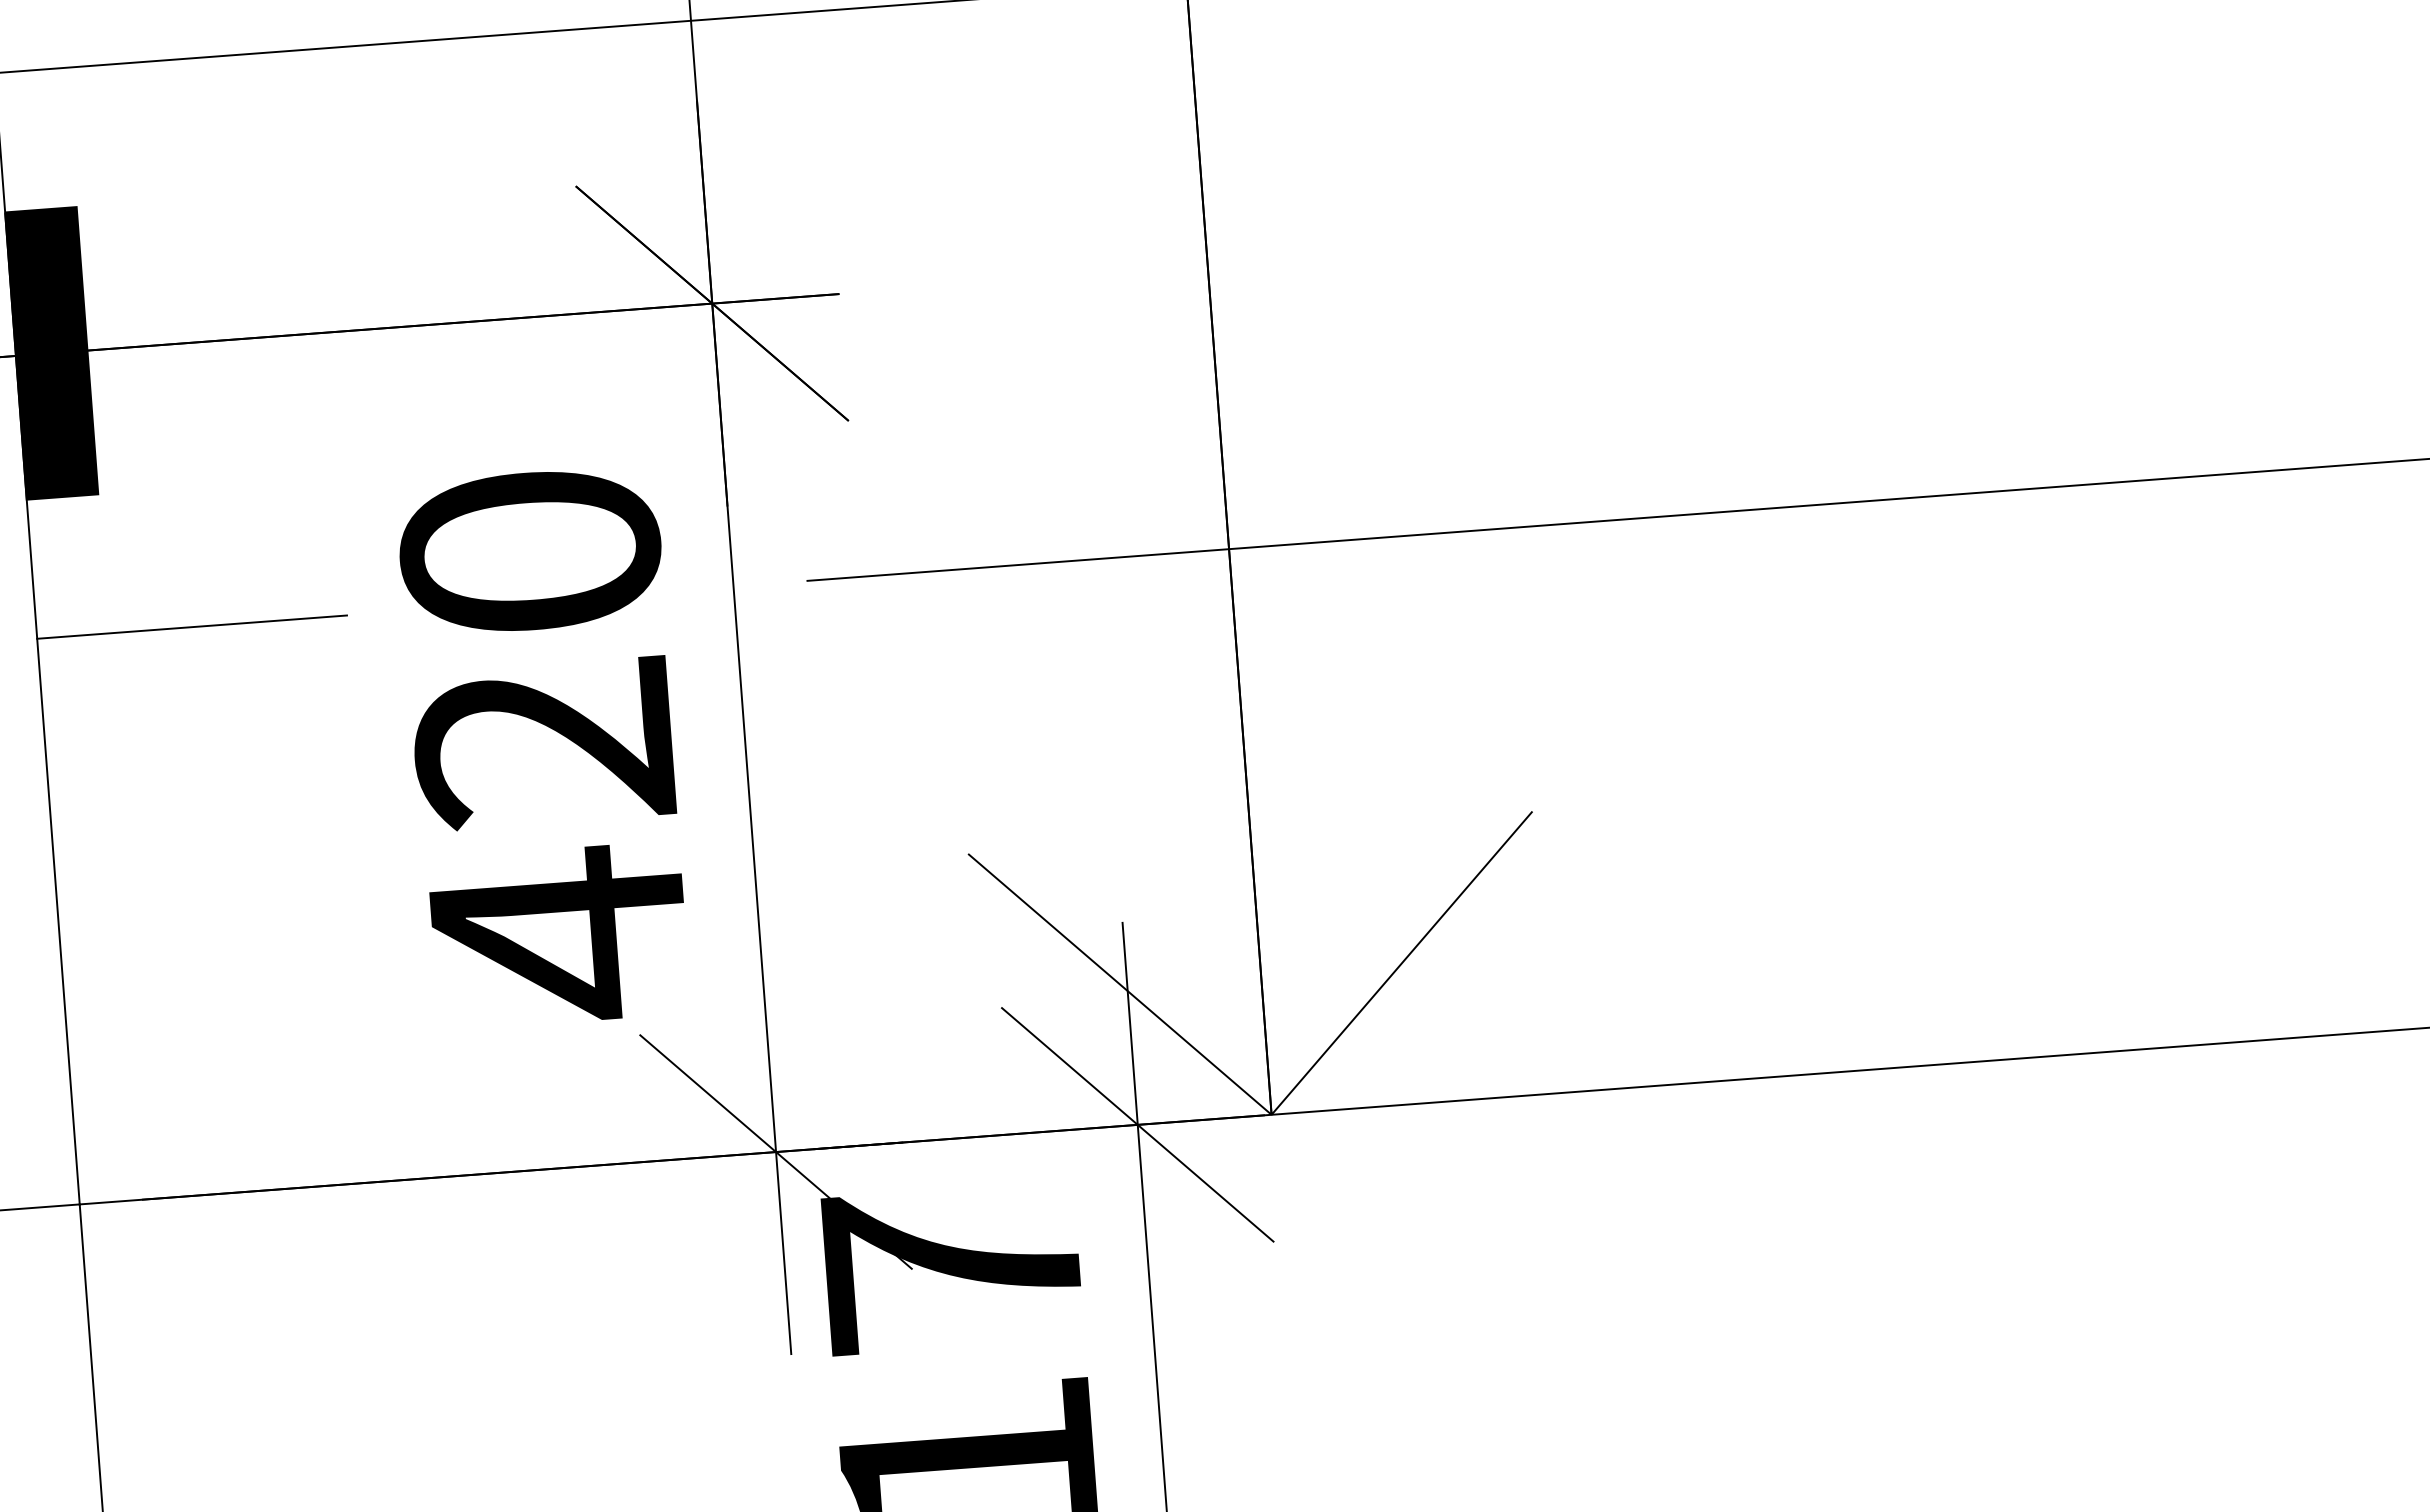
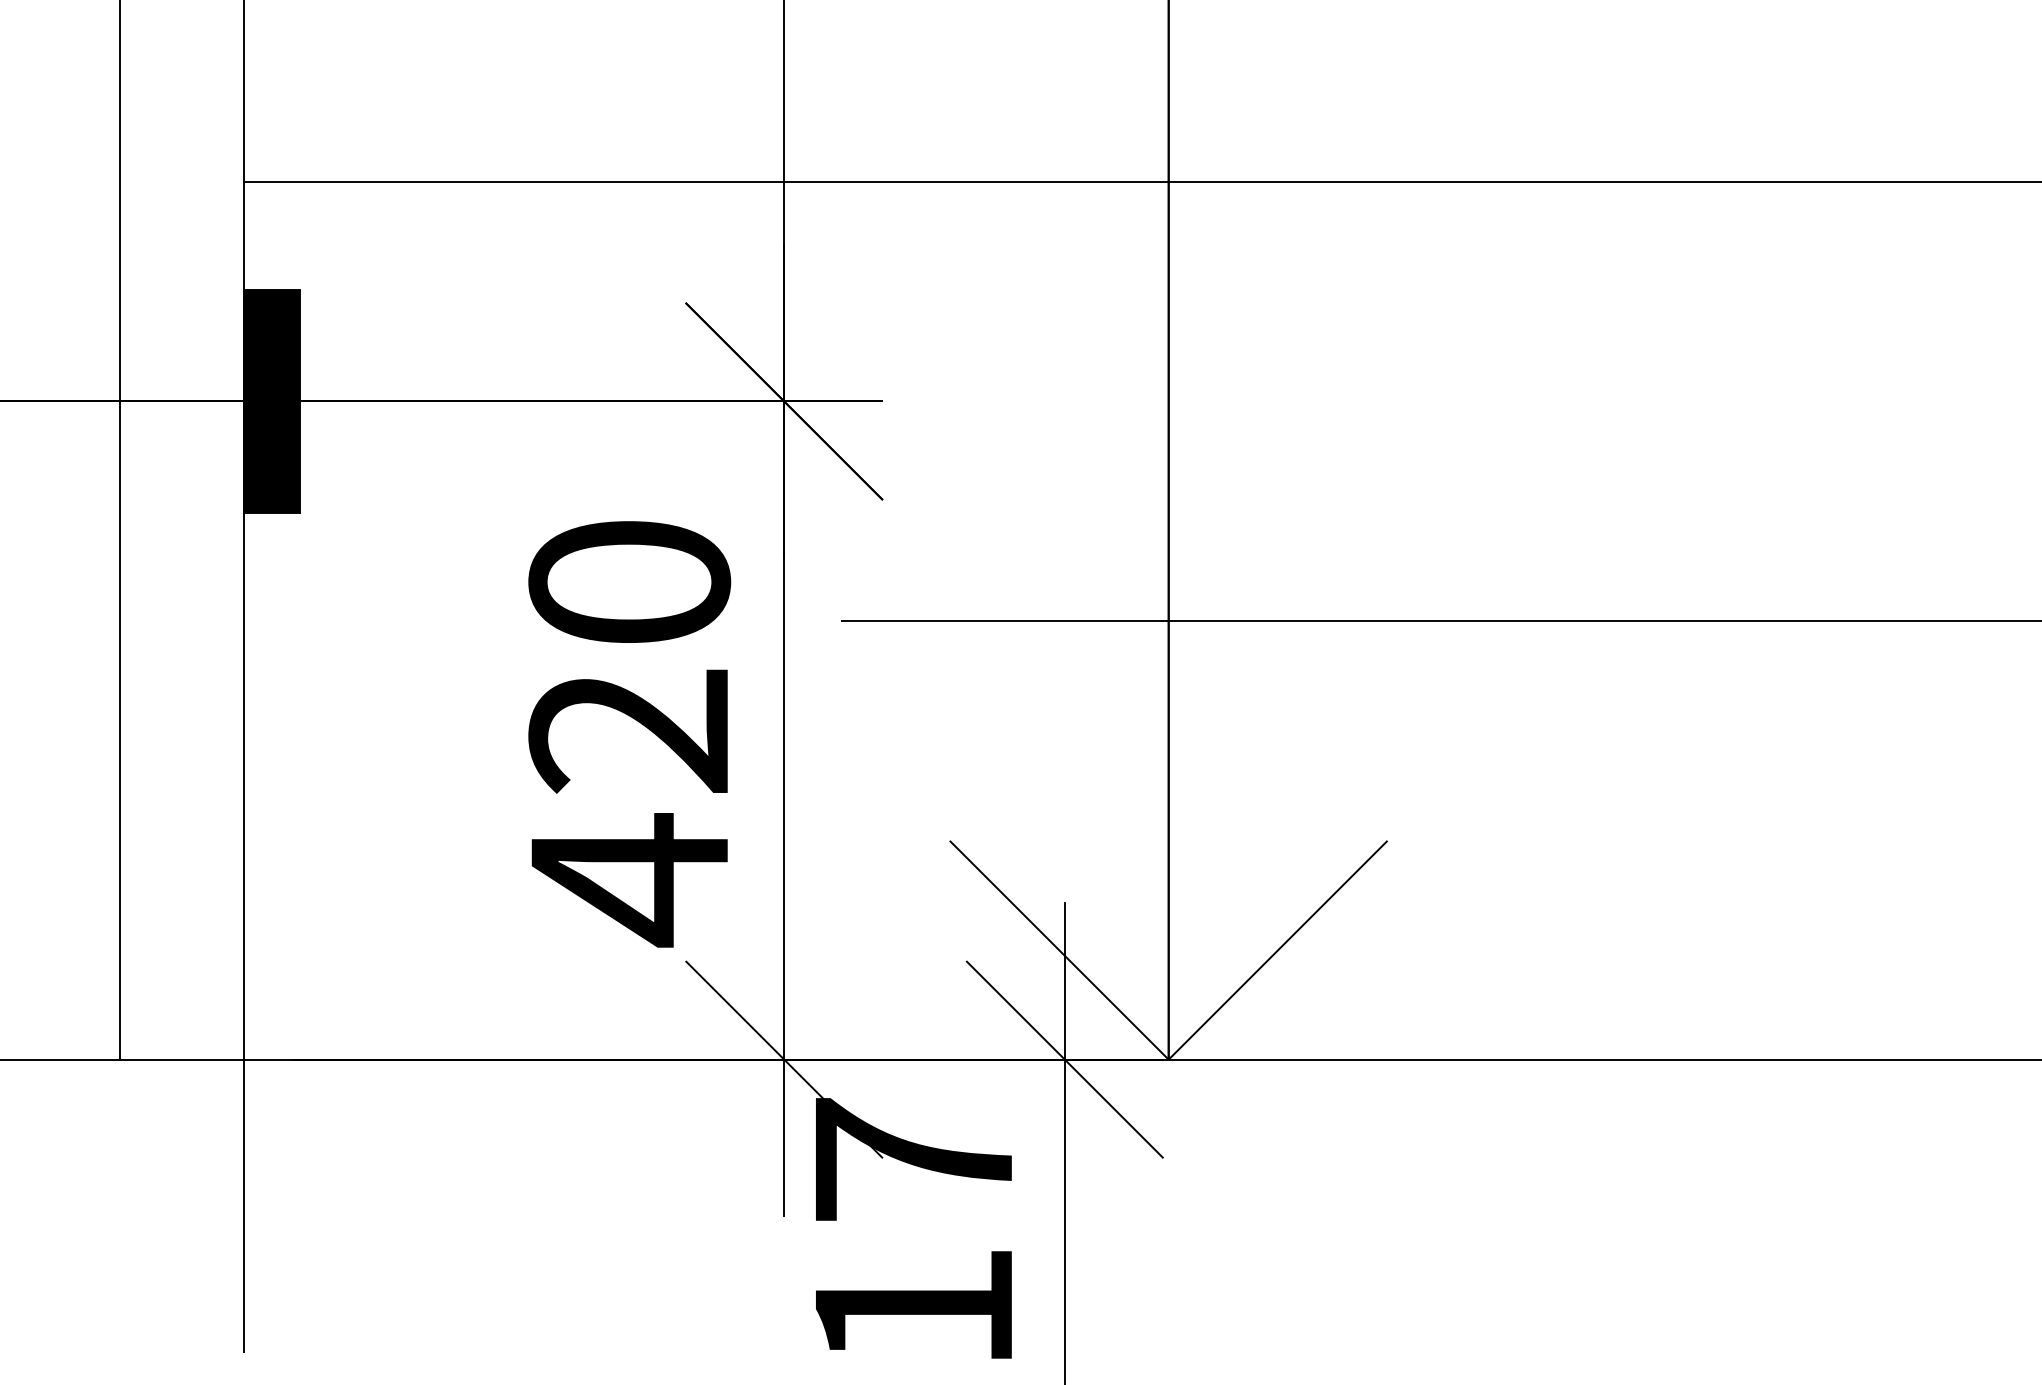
line: (192, 626) -> (364, 620), removed

